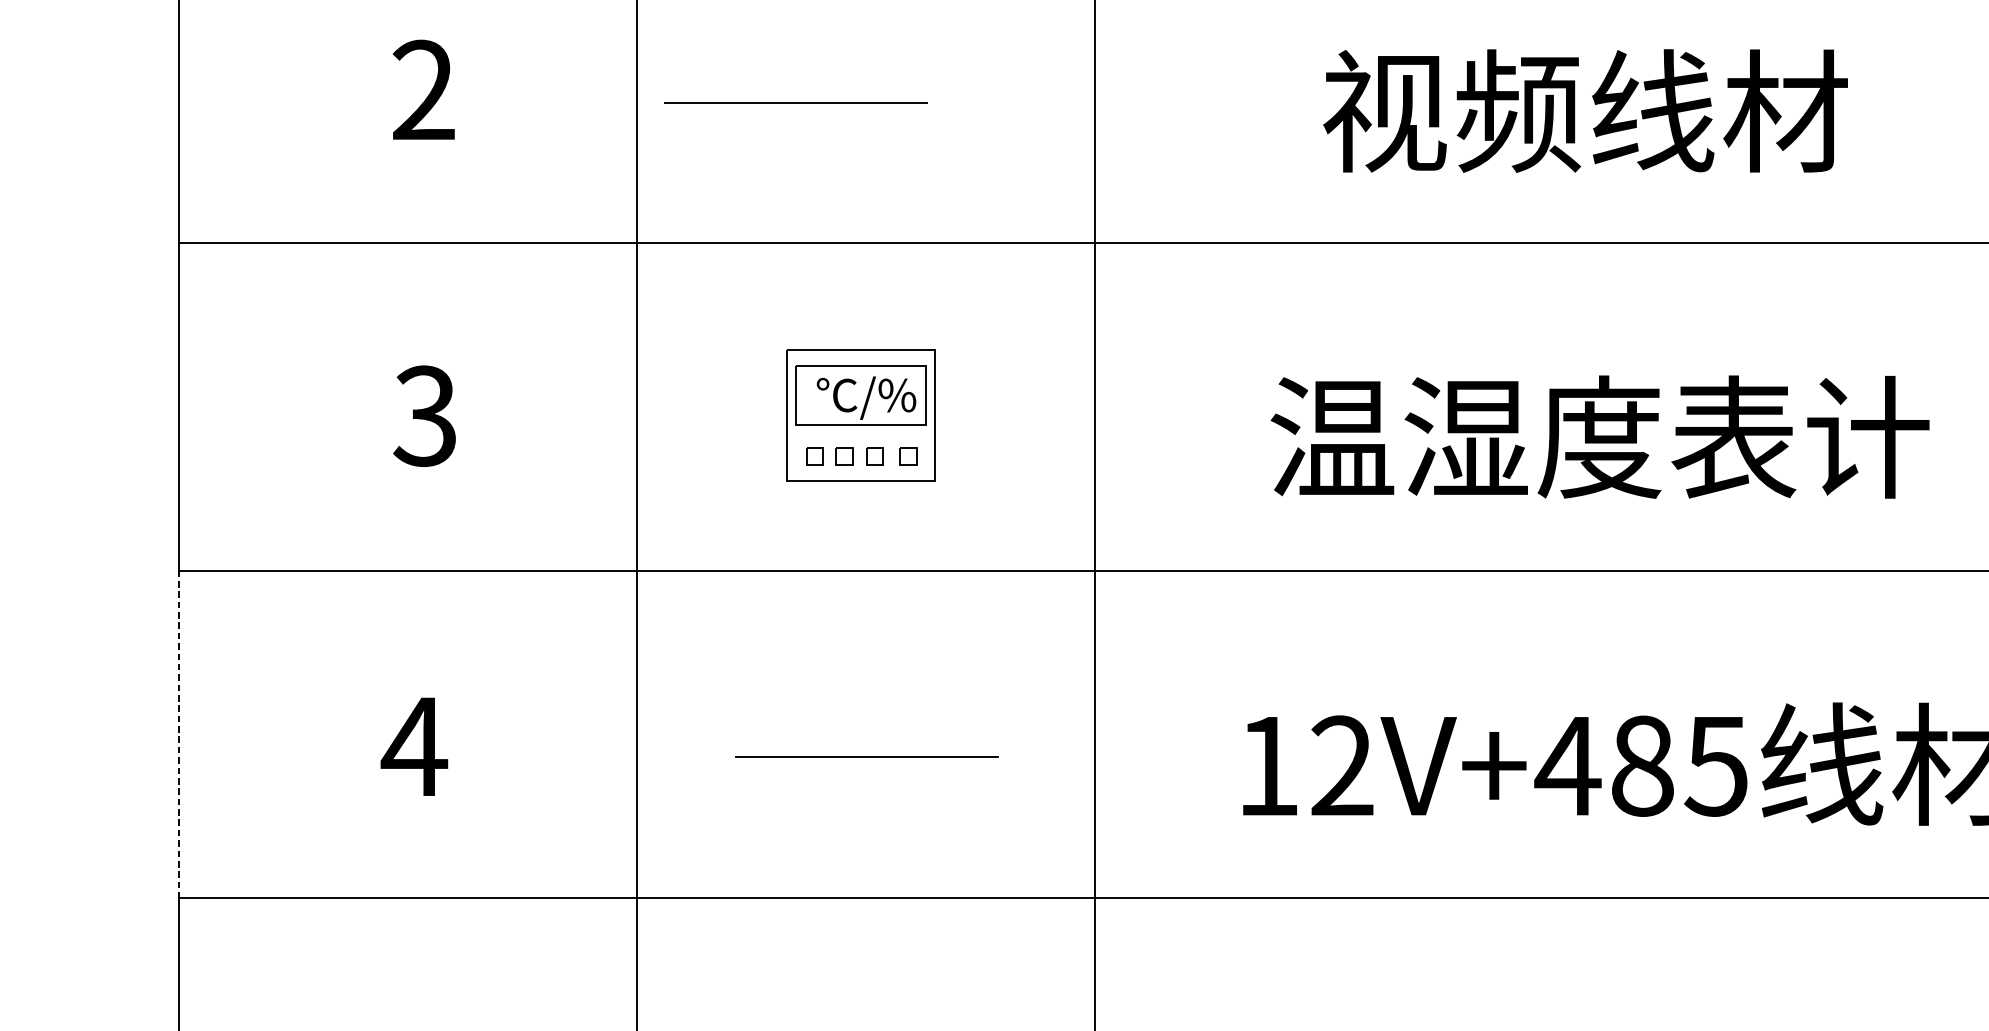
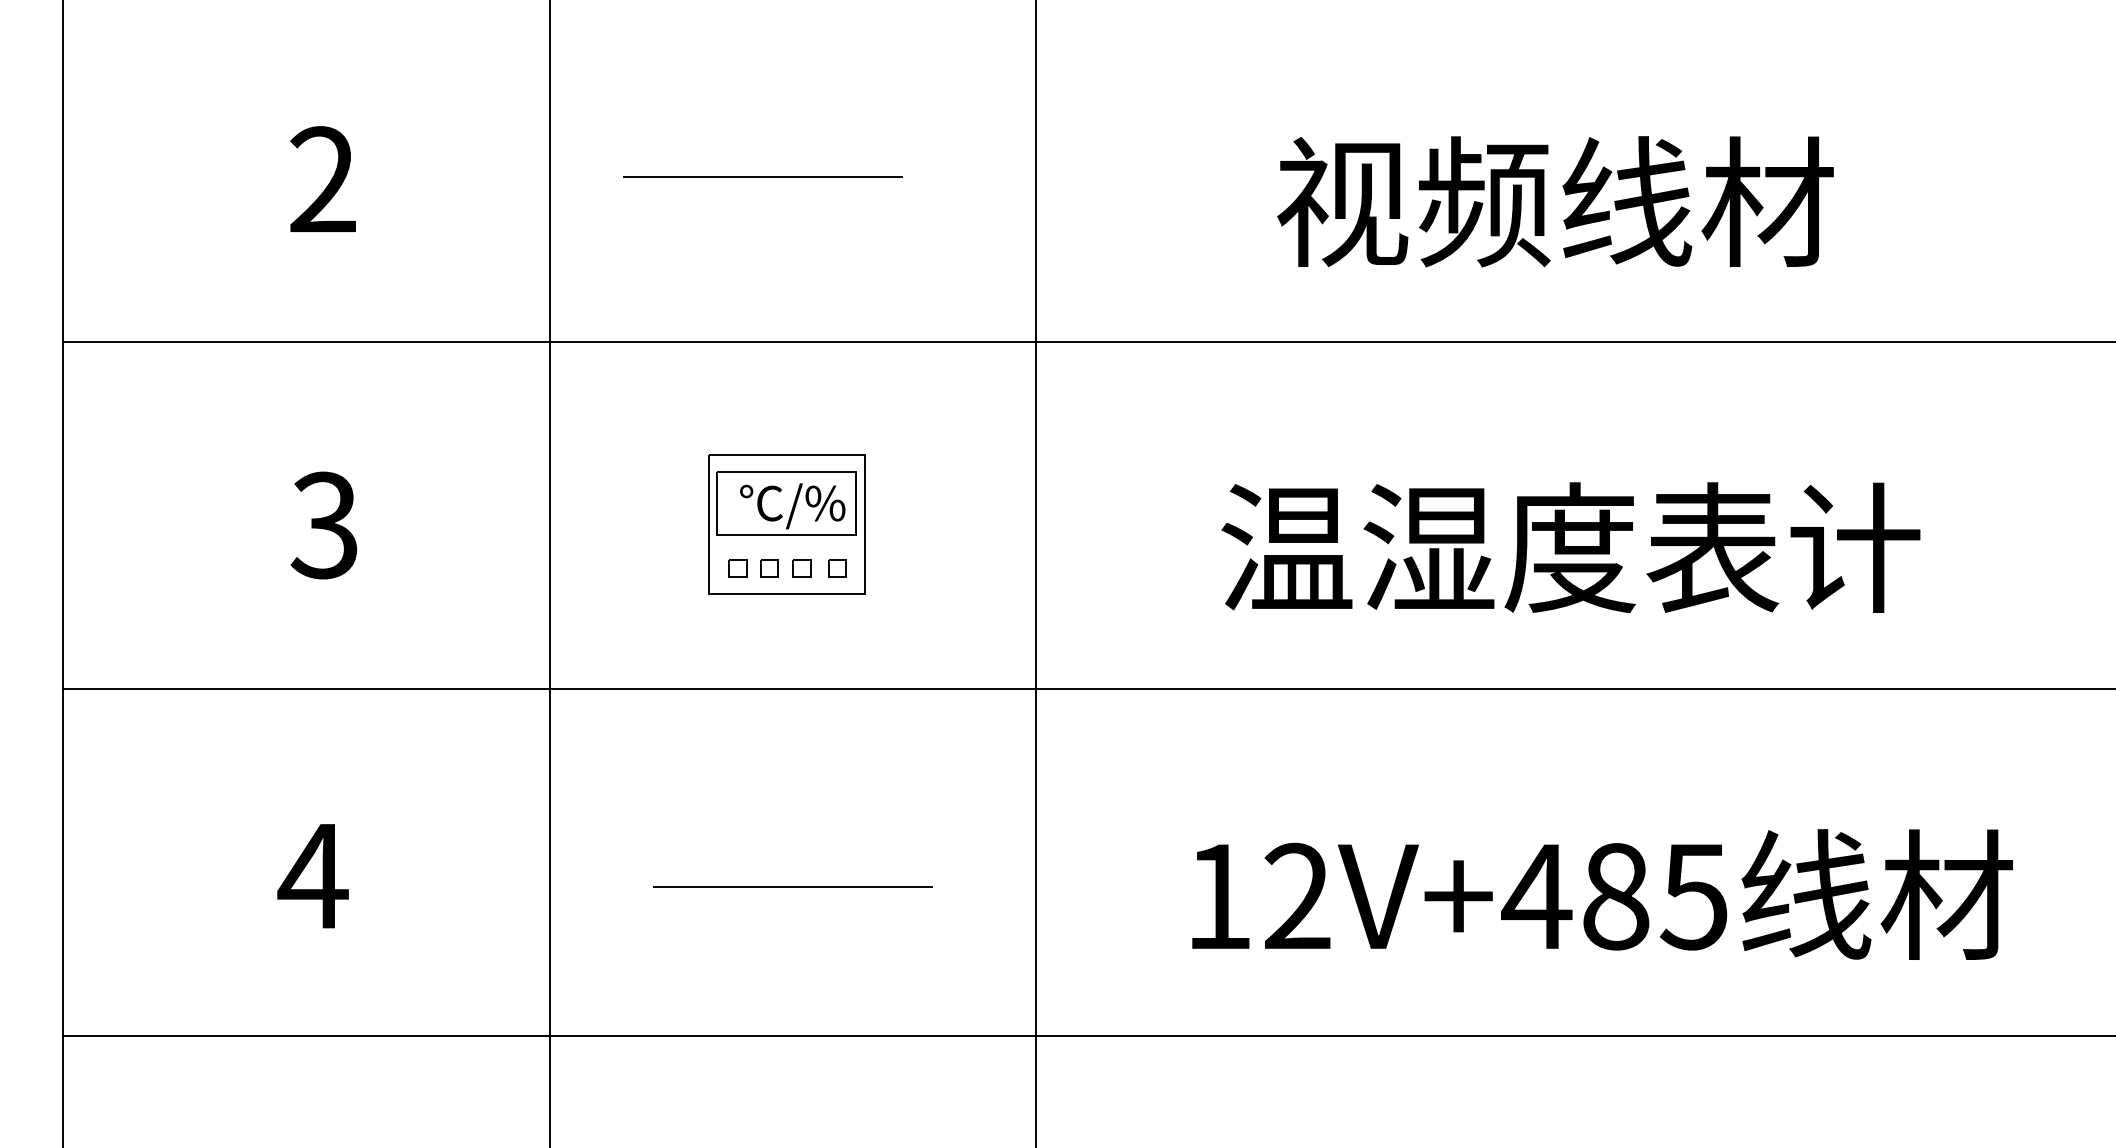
line: (795, 102) -> (762, 176), moved
line: (179, 733) -> (63, 862), dashed -> solid

